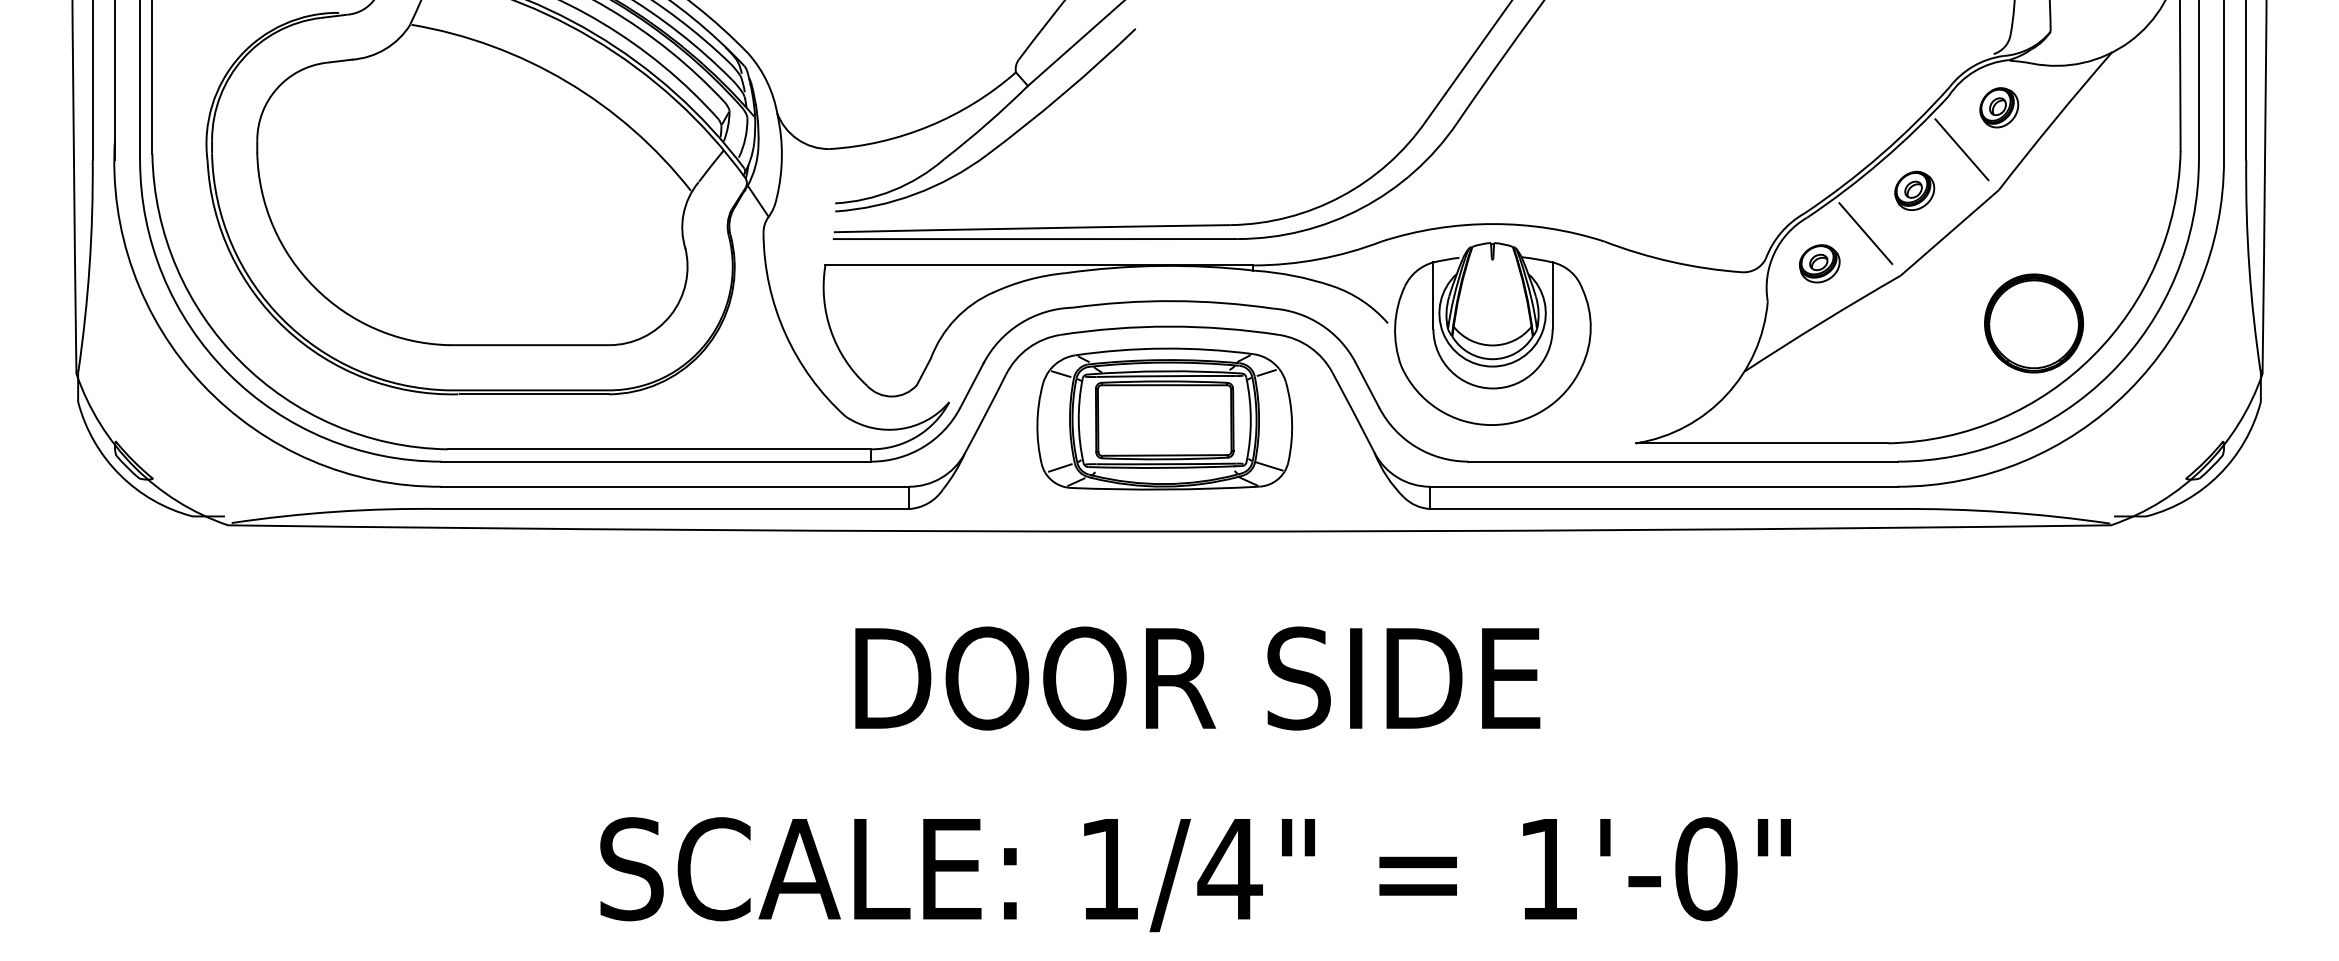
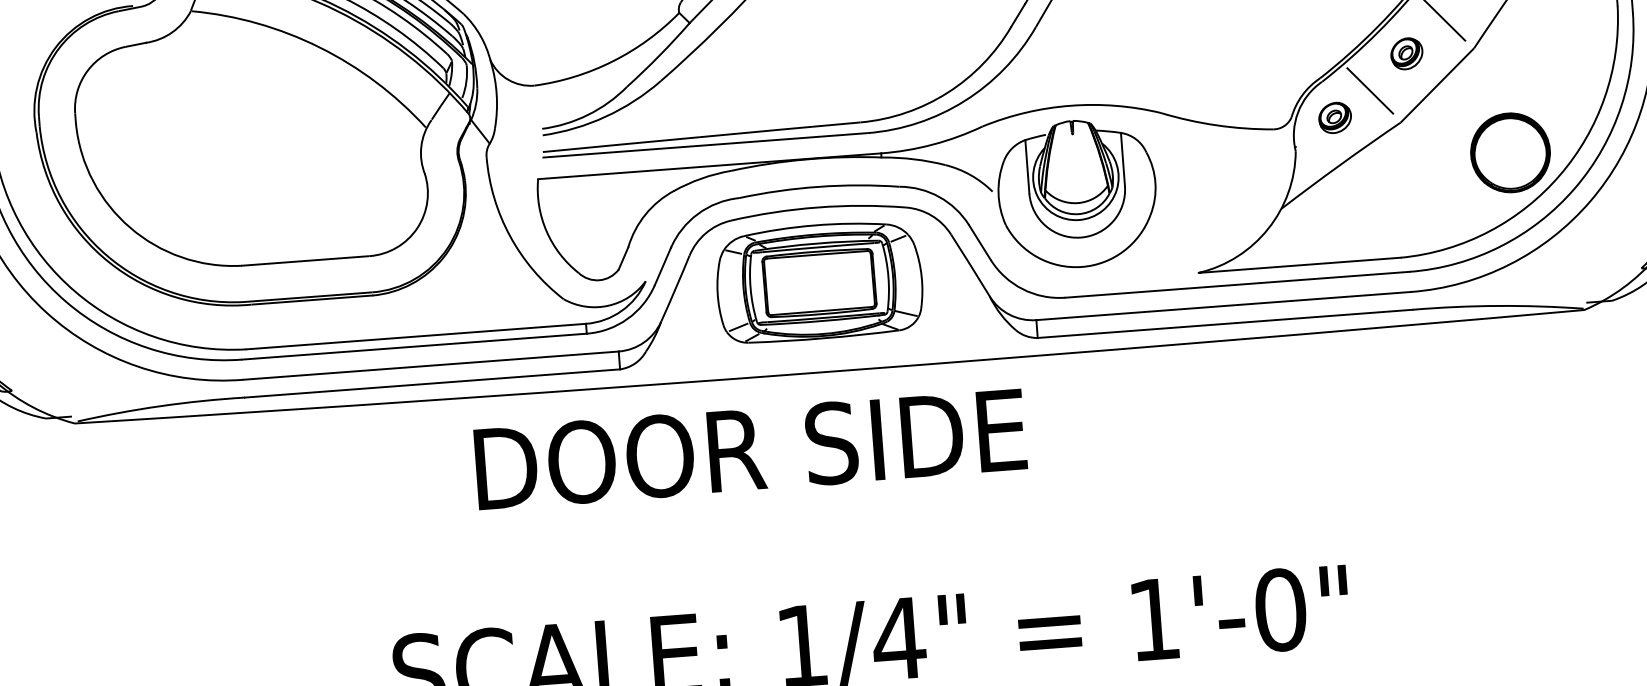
text: (1197, 678) -> (750, 449), moved

